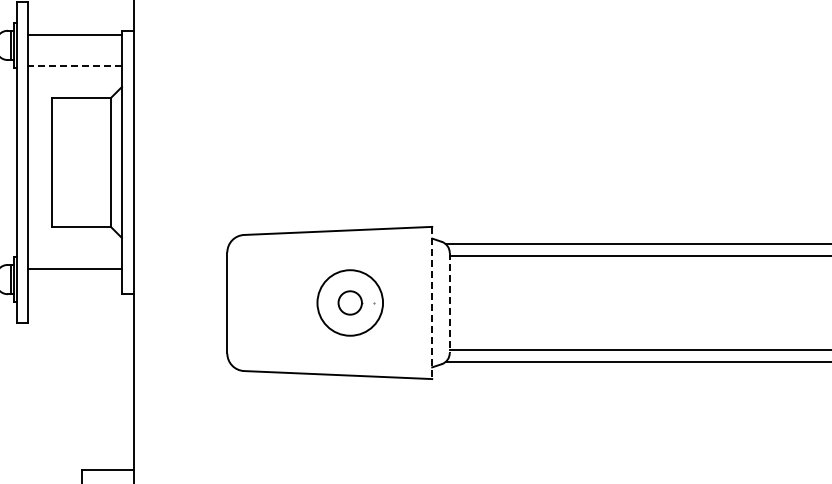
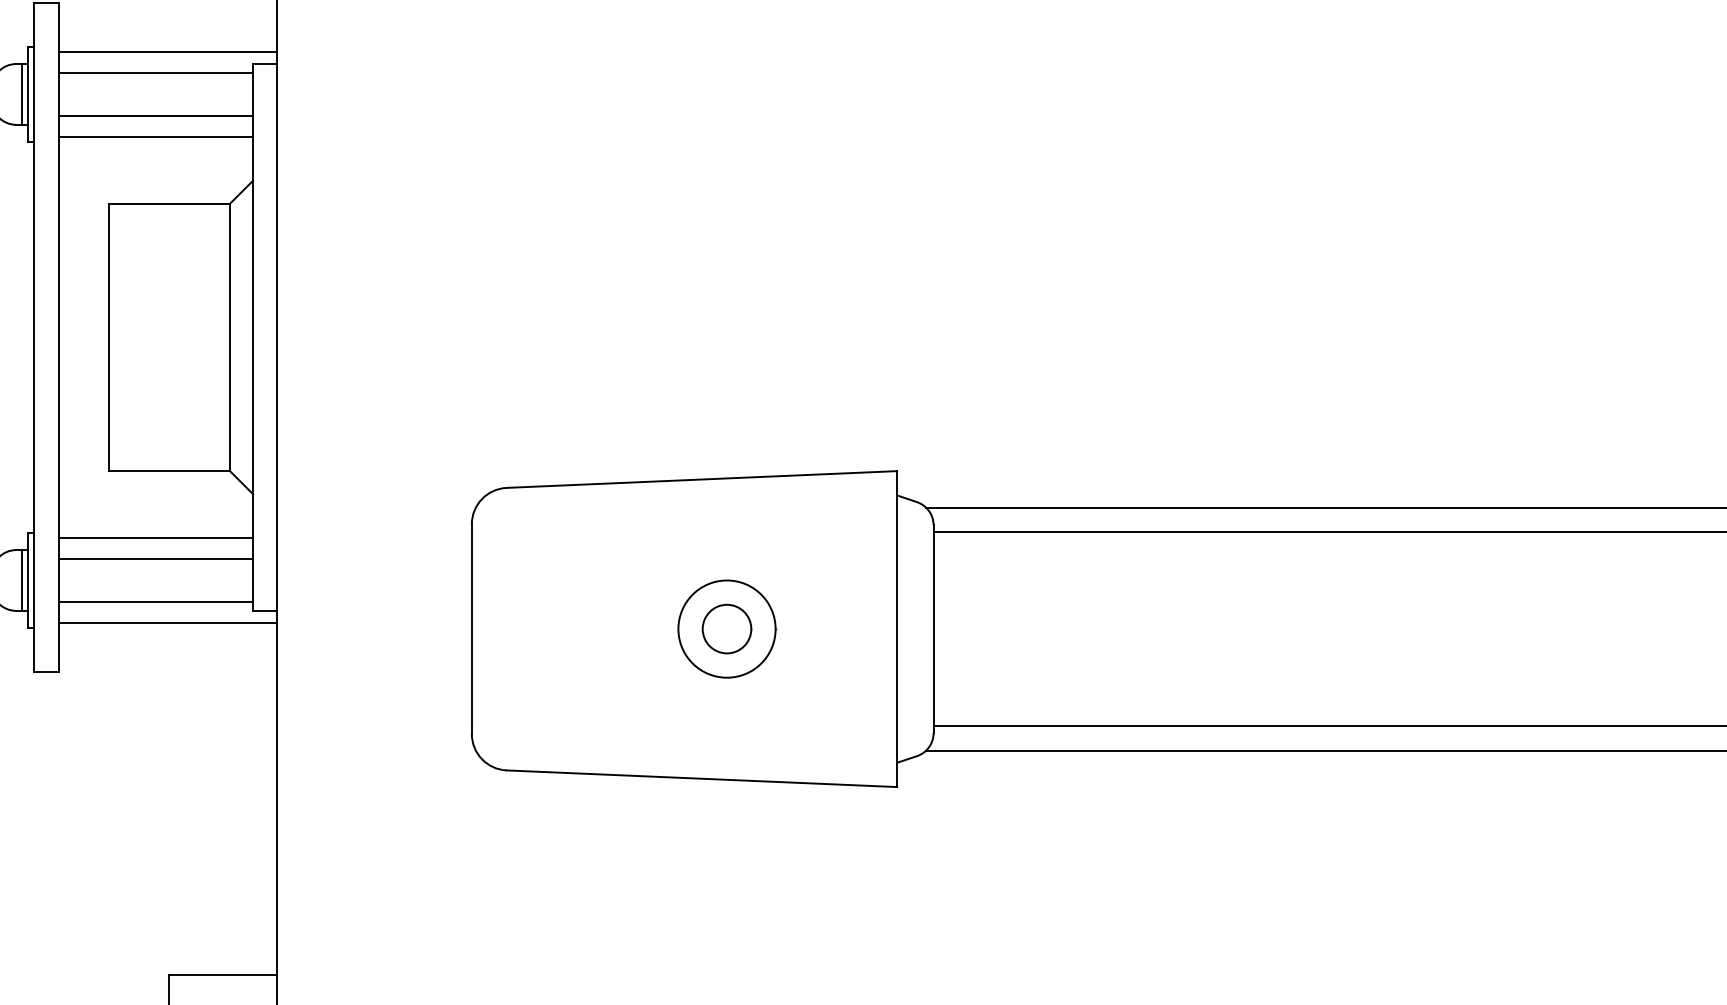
line: (80, 25) -> (167, 53), added
line: (74, 55) -> (154, 115), added
line: (75, 65) -> (156, 136), dashed -> solid
line: (74, 259) -> (154, 538), added
line: (75, 289) -> (156, 601), added
line: (80, 299) -> (167, 621), added
circle: (349, 302) -> (725, 628), size x0.71
line: (432, 303) -> (897, 630), dashed -> solid
line: (449, 303) -> (933, 630), dashed -> solid

